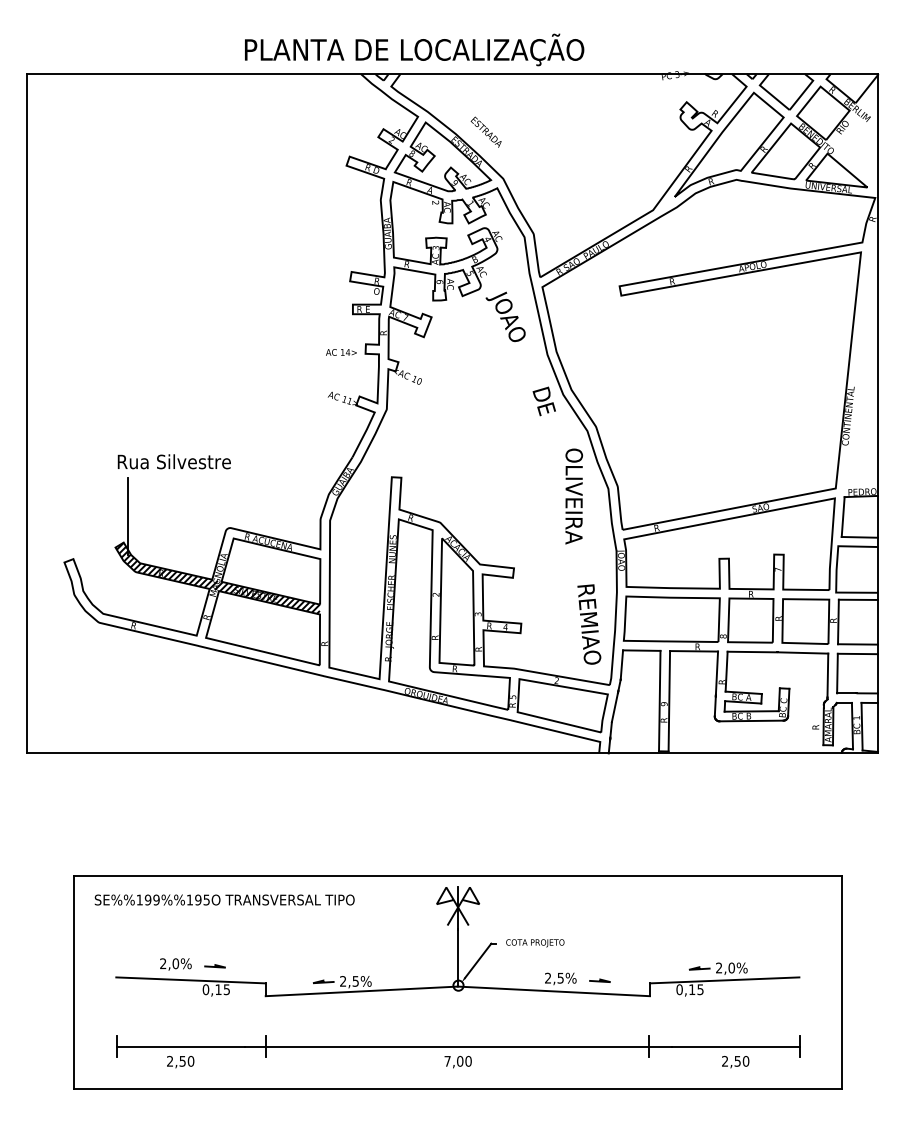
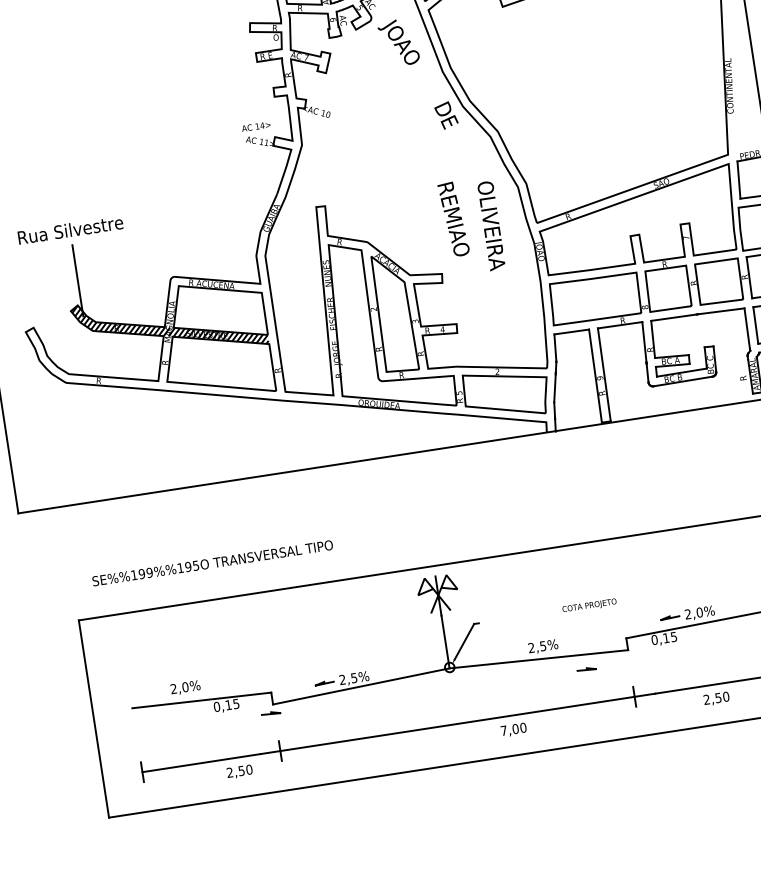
text: (341, 352) -> (256, 126), moved
text: (173, 461) -> (69, 229), moved
text: (574, 496) -> (491, 225), moved
text: (589, 624) -> (454, 219), moved
text: (224, 899) -> (212, 562), moved
text: (535, 943) -> (589, 606), moved
line: (214, 966) -> (270, 713), moved
line: (599, 980) -> (586, 669), moved
text: (180, 1062) -> (239, 772), moved
text: (457, 1062) -> (513, 730), moved

